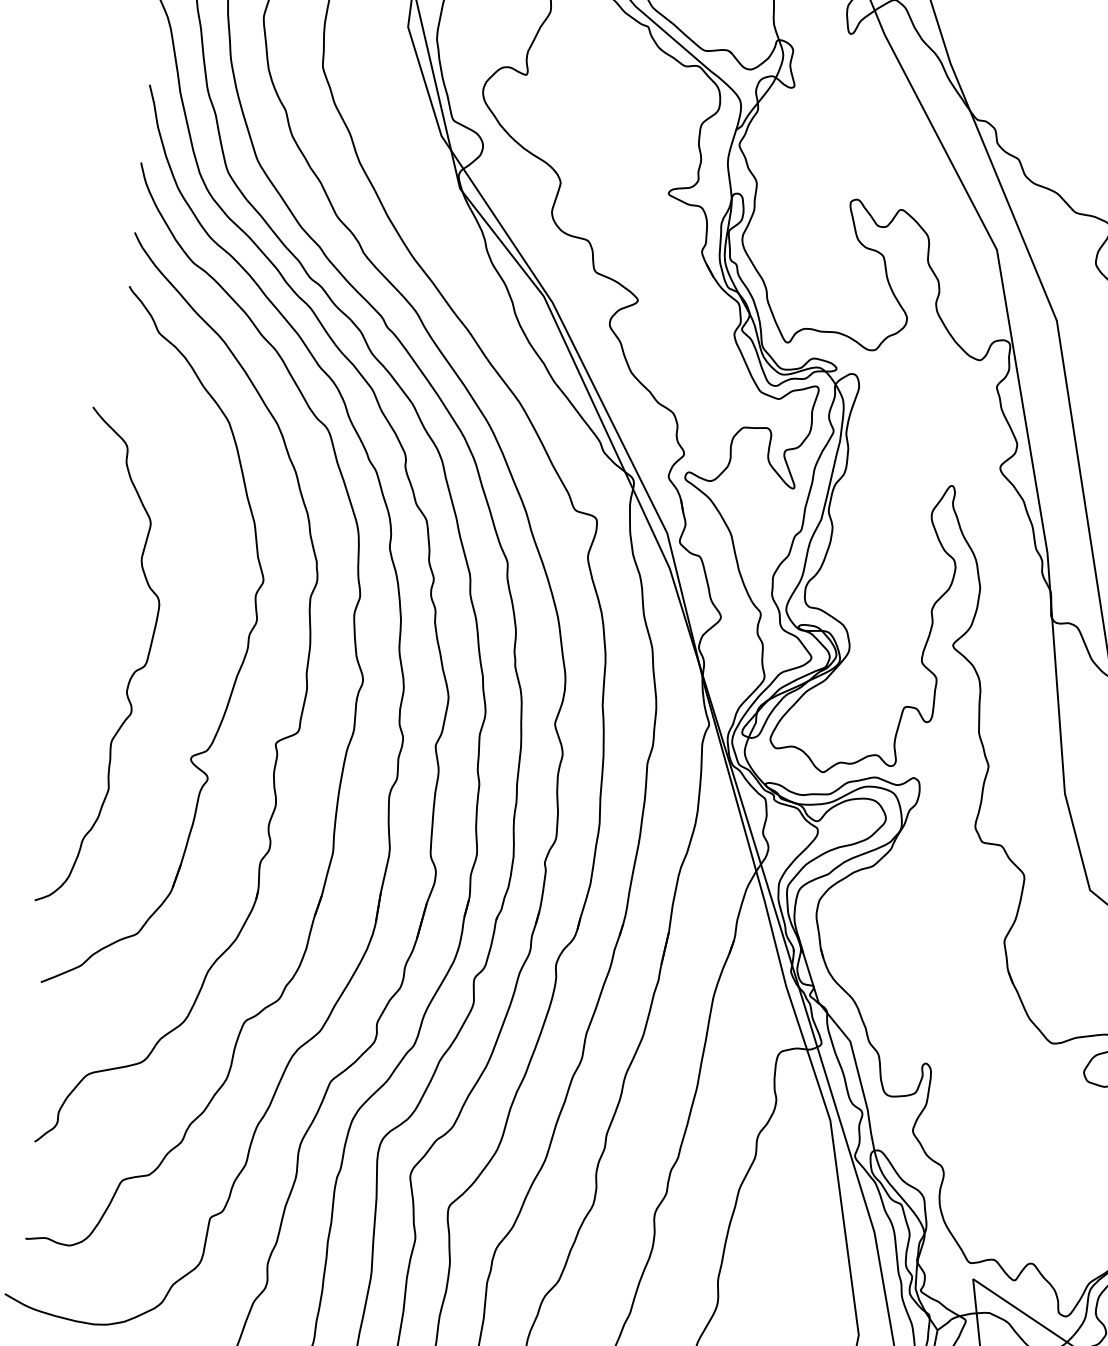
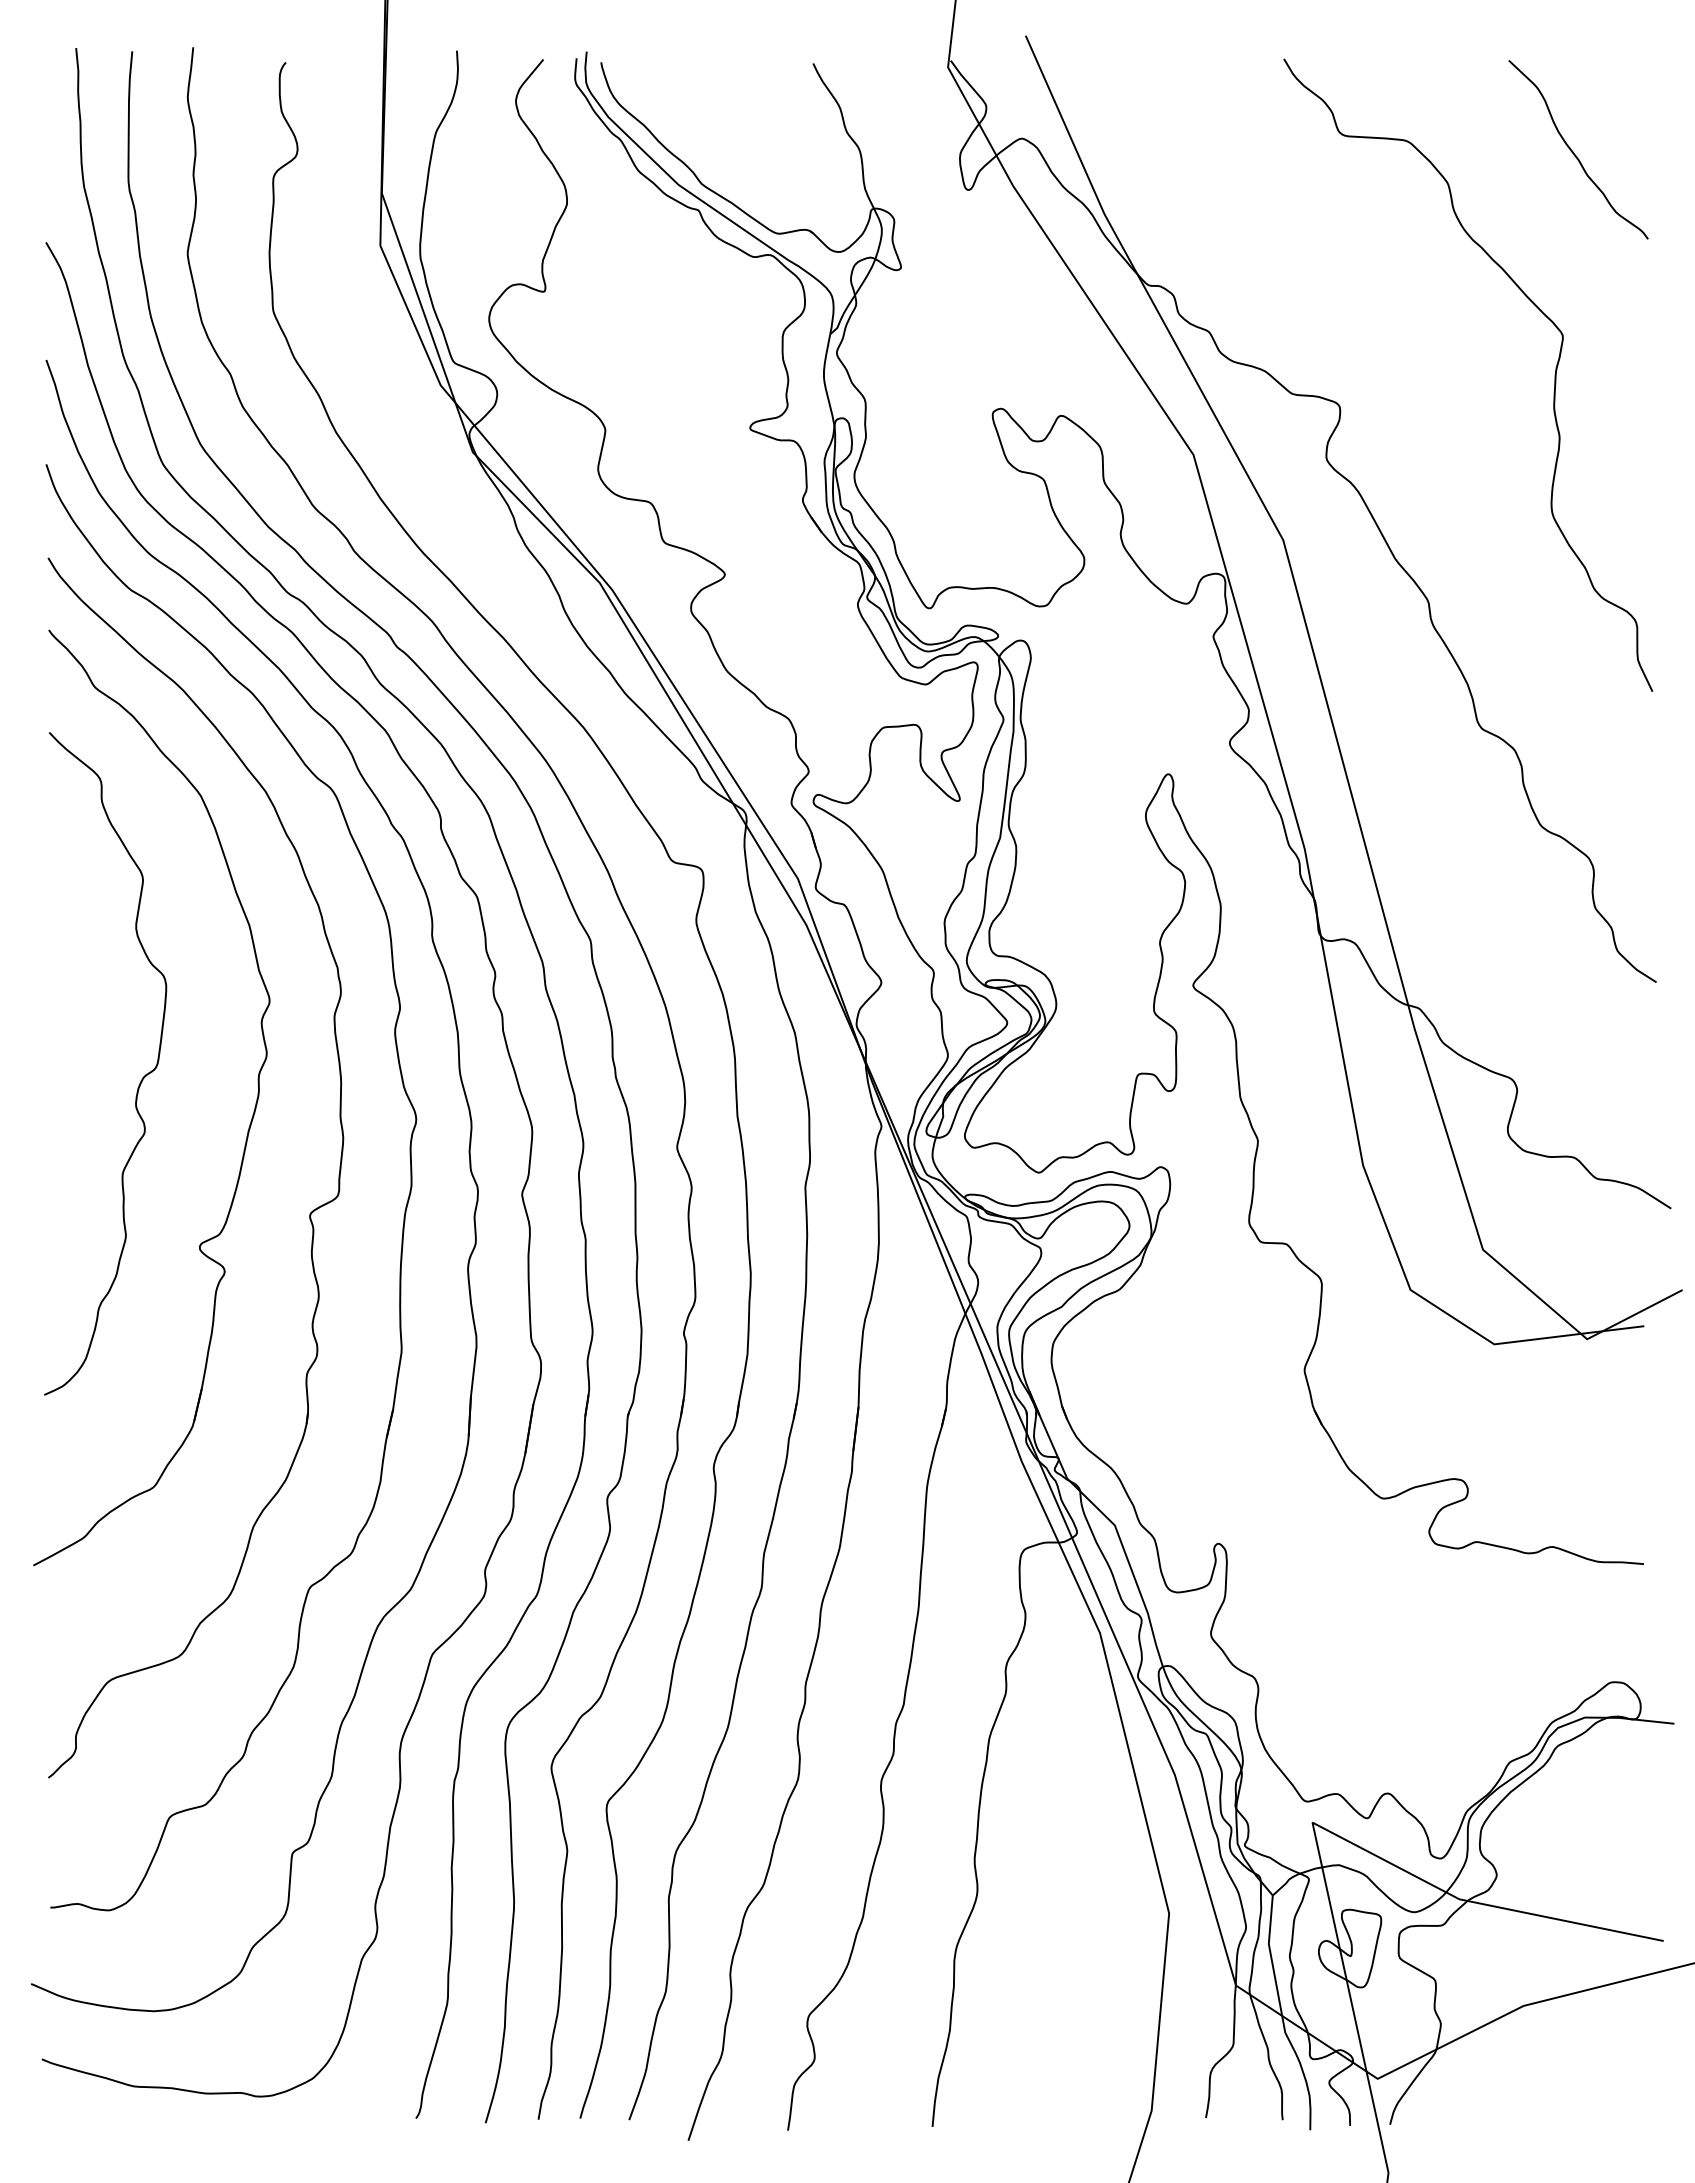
curve: (132, 674) -> (140, 1081), moved

